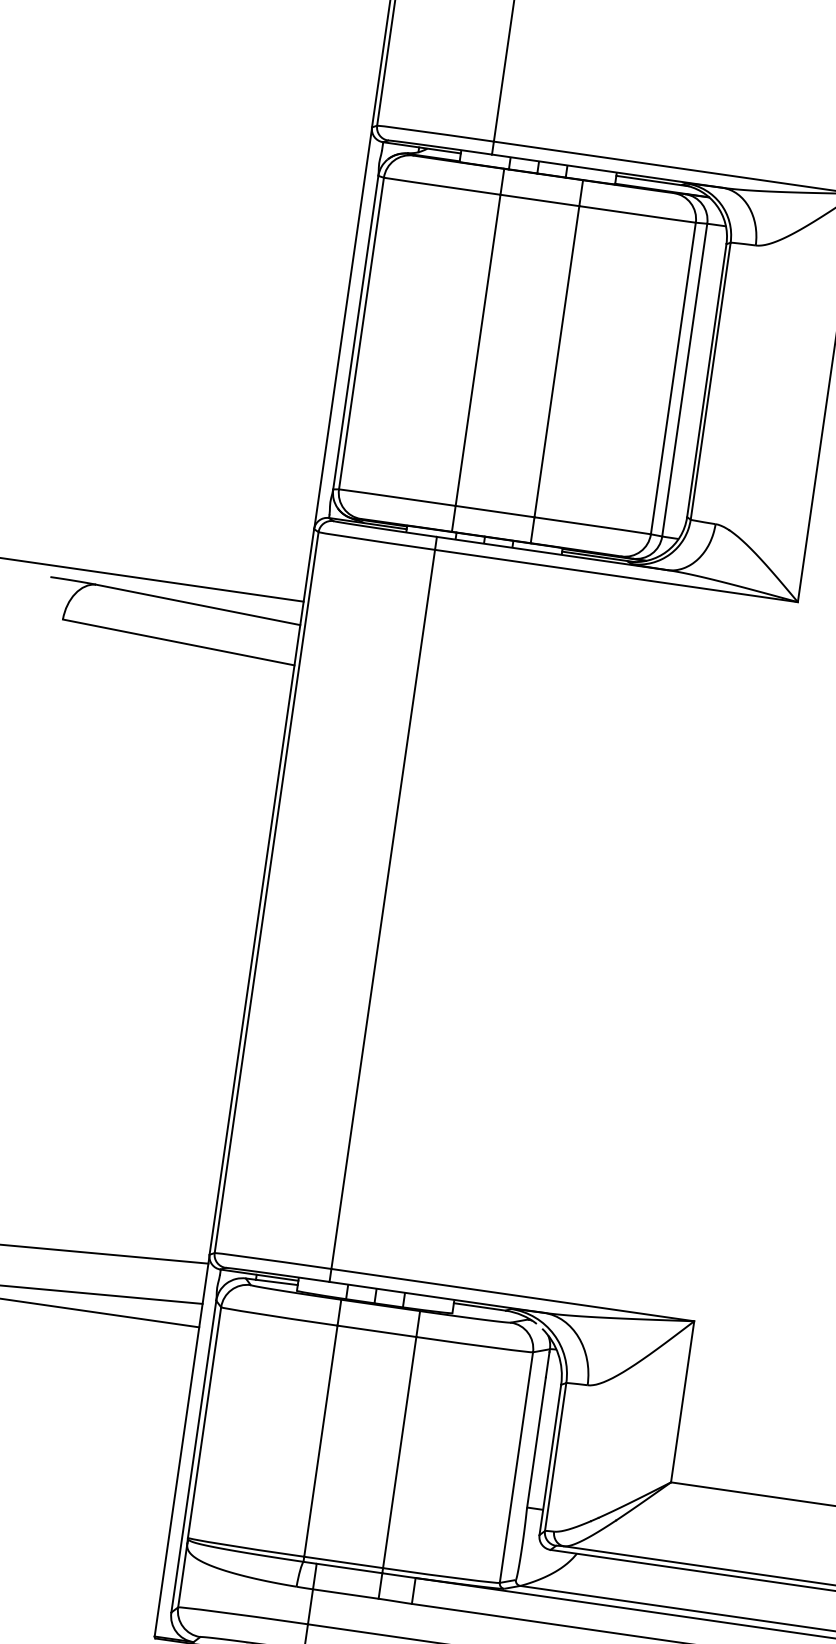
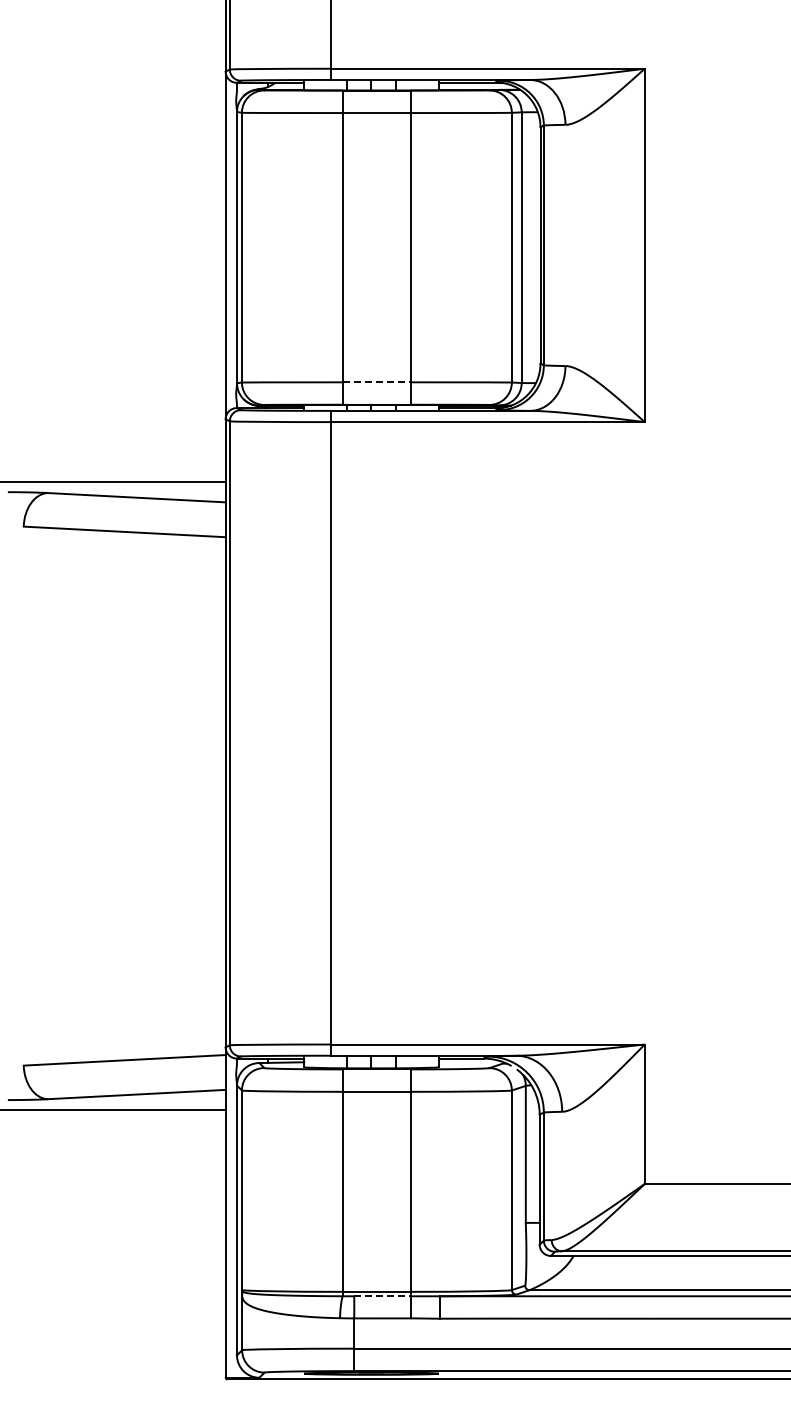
line: (495, 511) -> (377, 382), solid -> dashed
line: (350, 1568) -> (383, 1296), solid -> dashed

